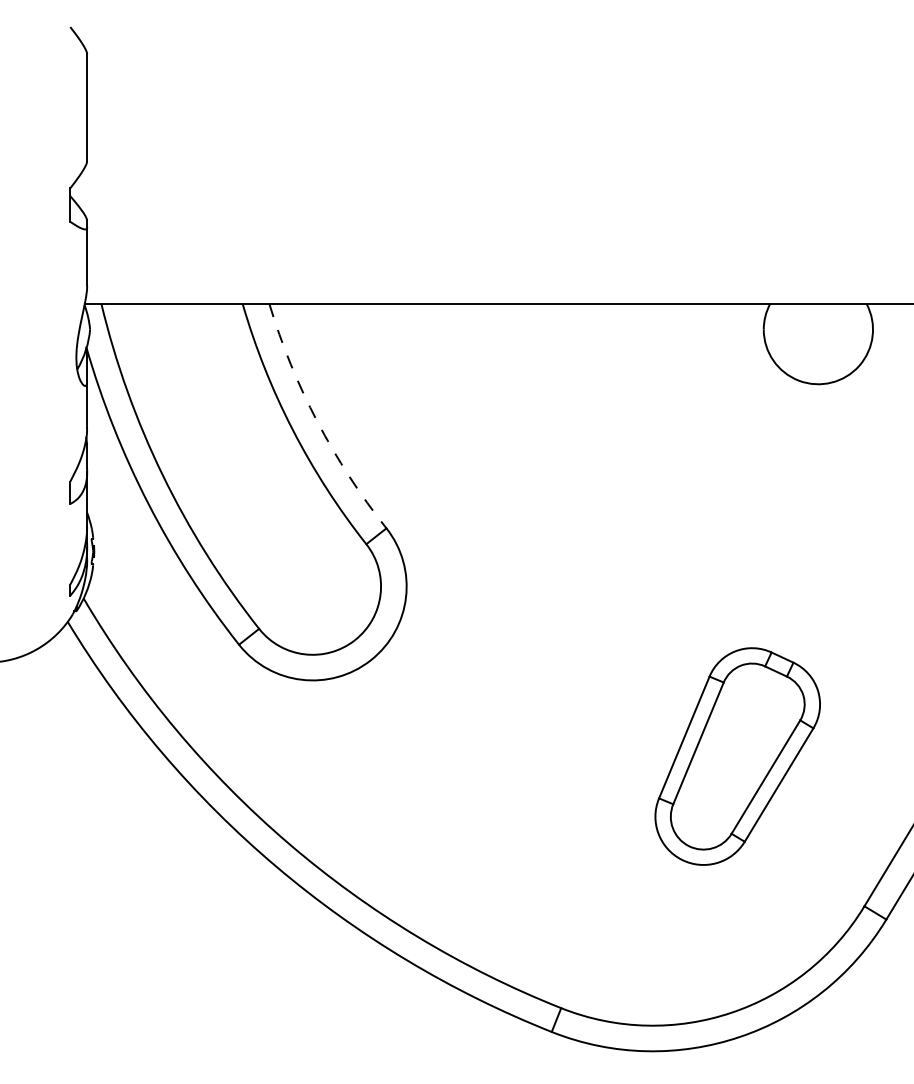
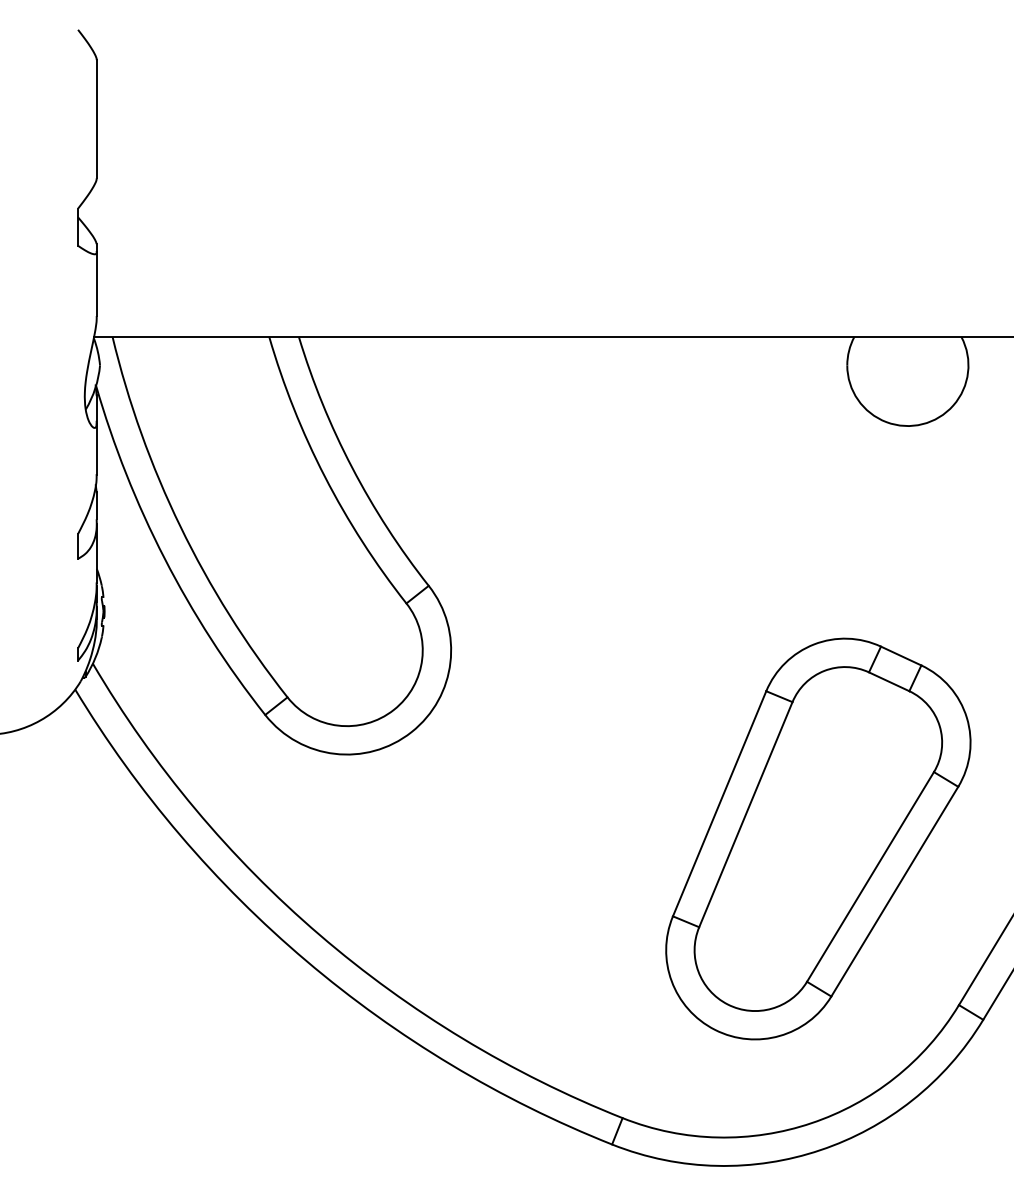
arc: (317, 421) -> (352, 467), dashed -> solid
part: (737, 756) -> (818, 838), size x1.67

